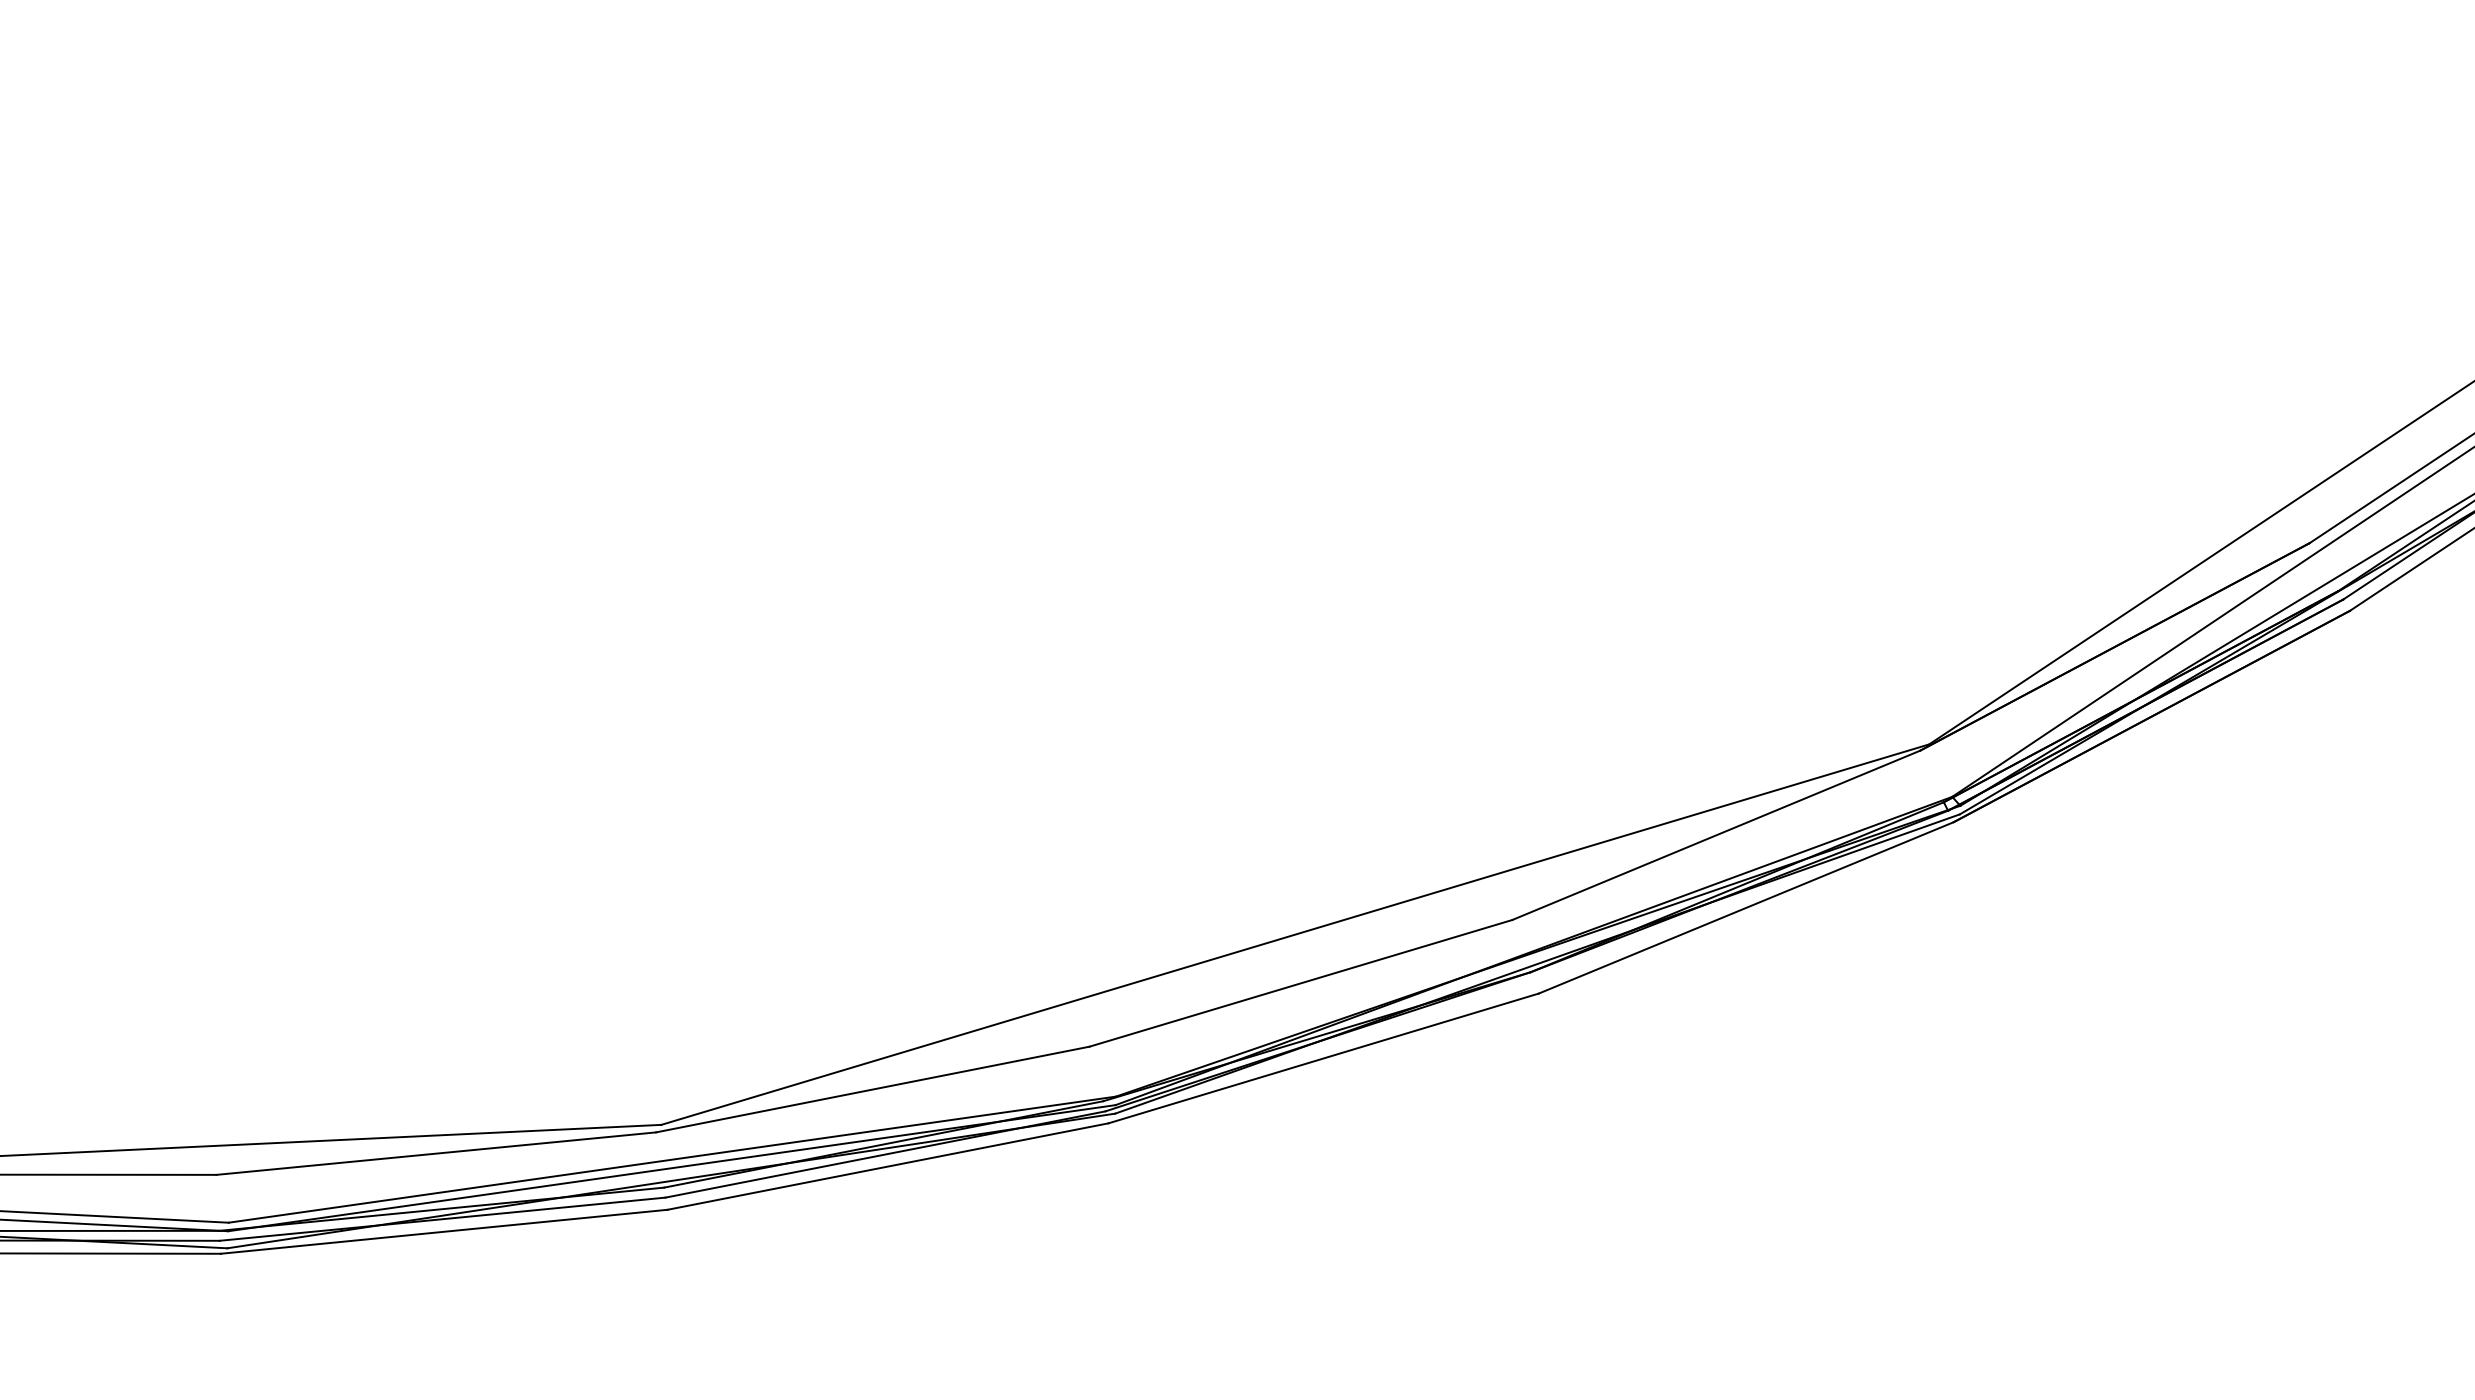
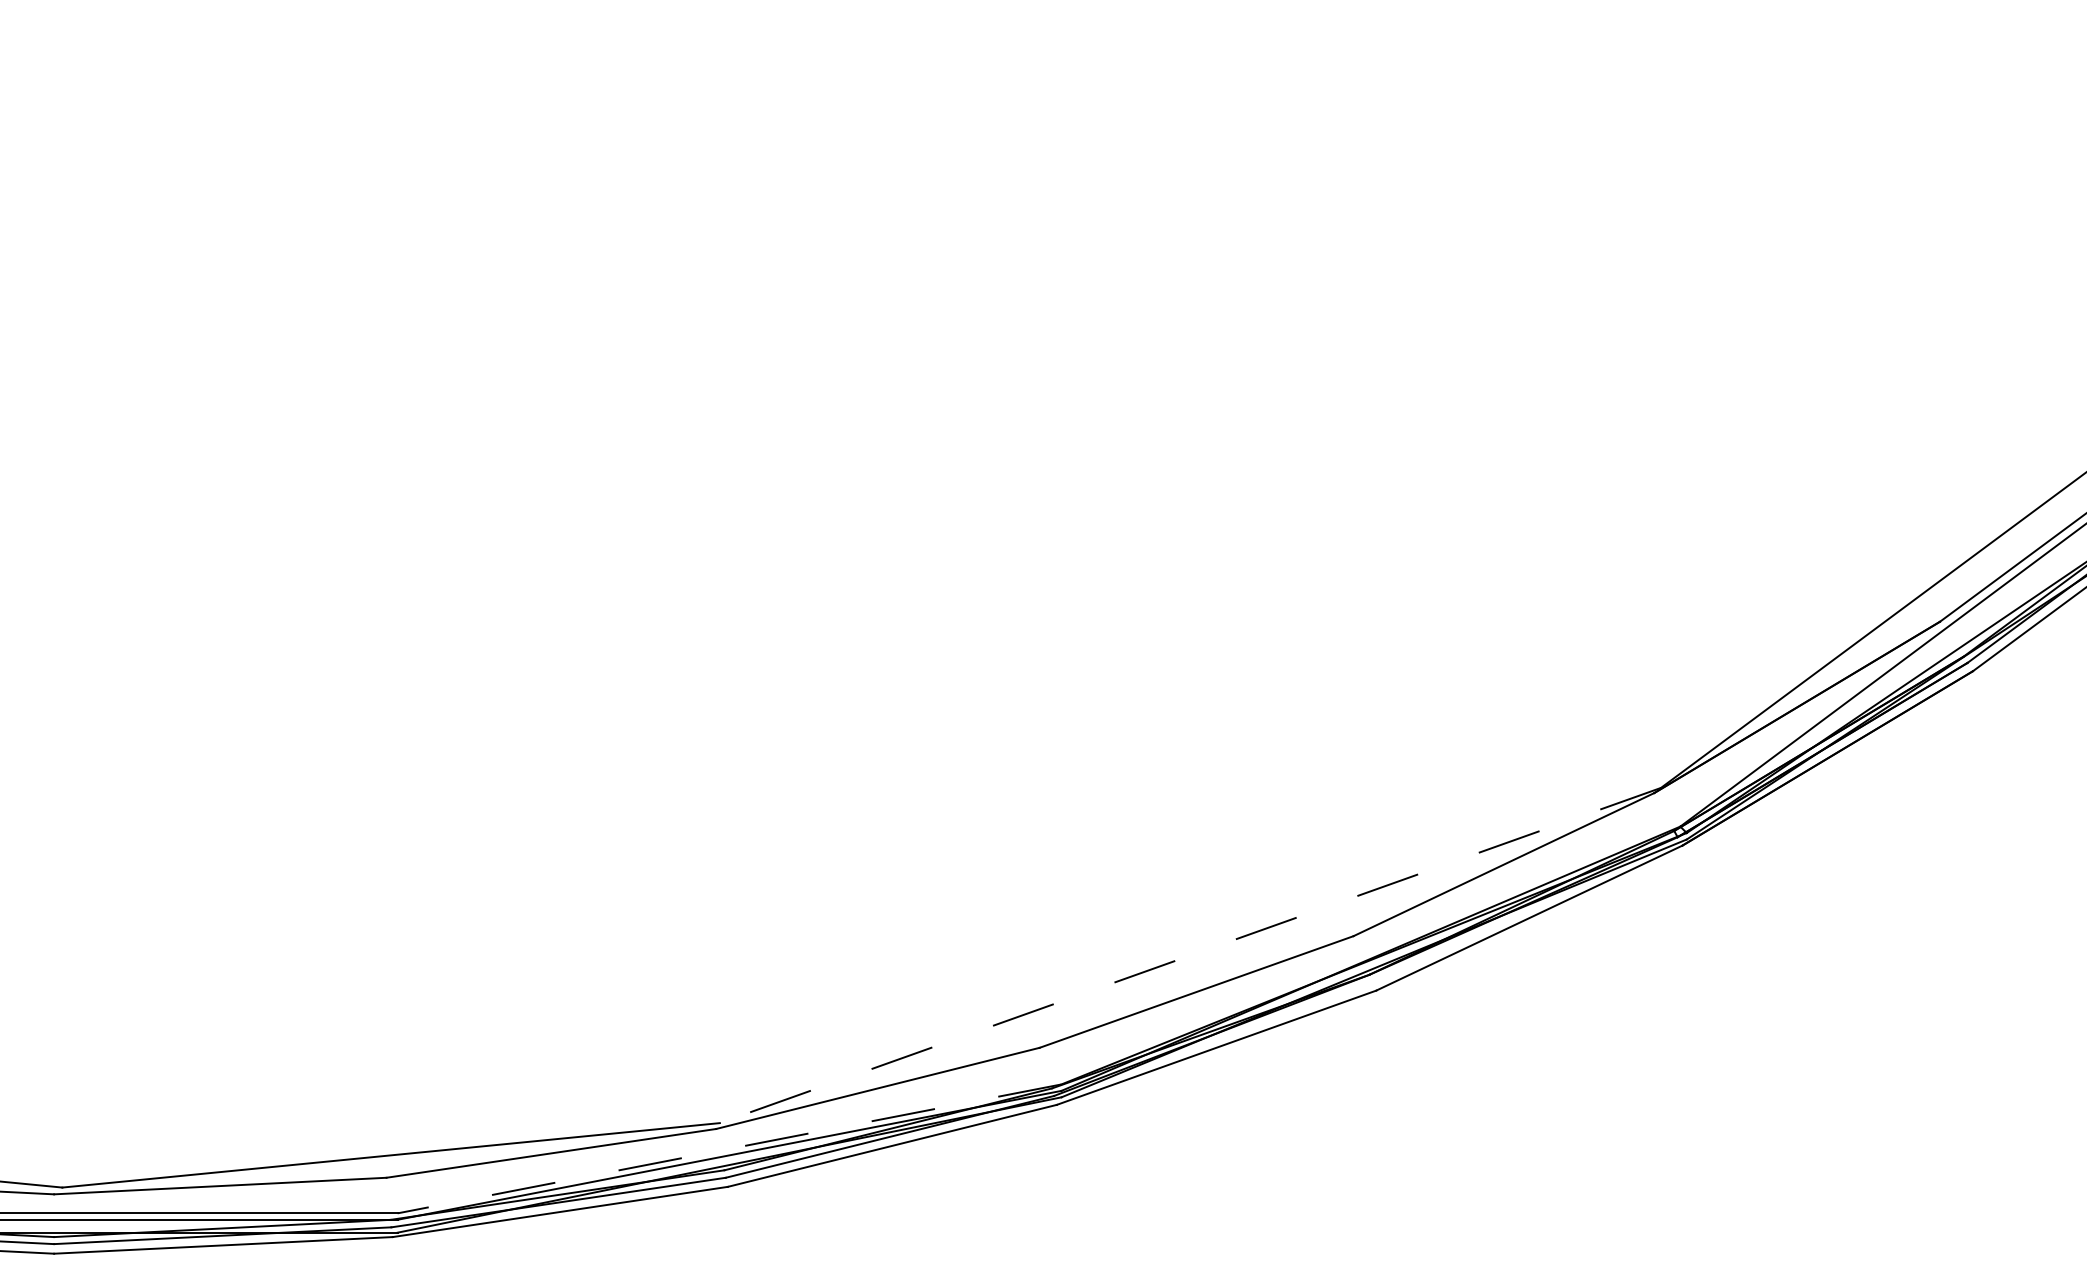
line: (1295, 934) -> (1190, 955), solid -> dashed
line: (672, 1159) -> (729, 1148), solid -> dashed

